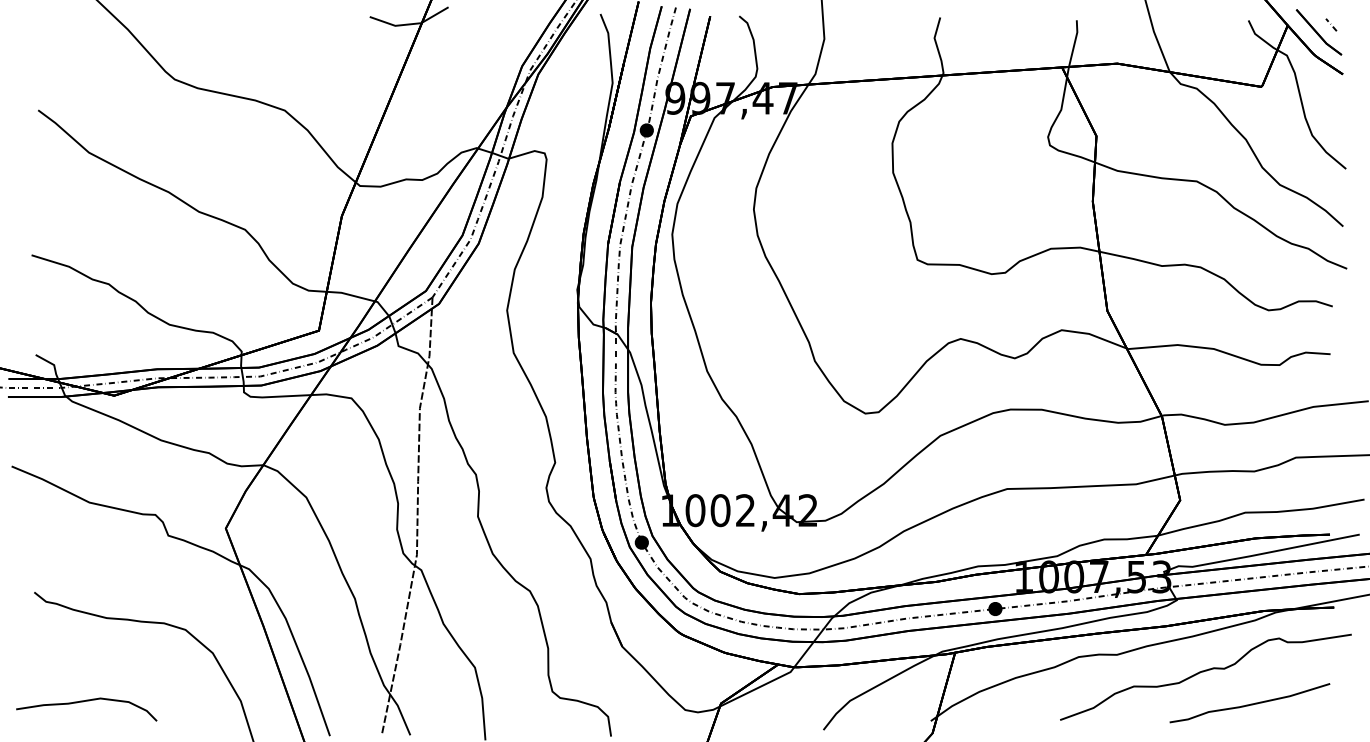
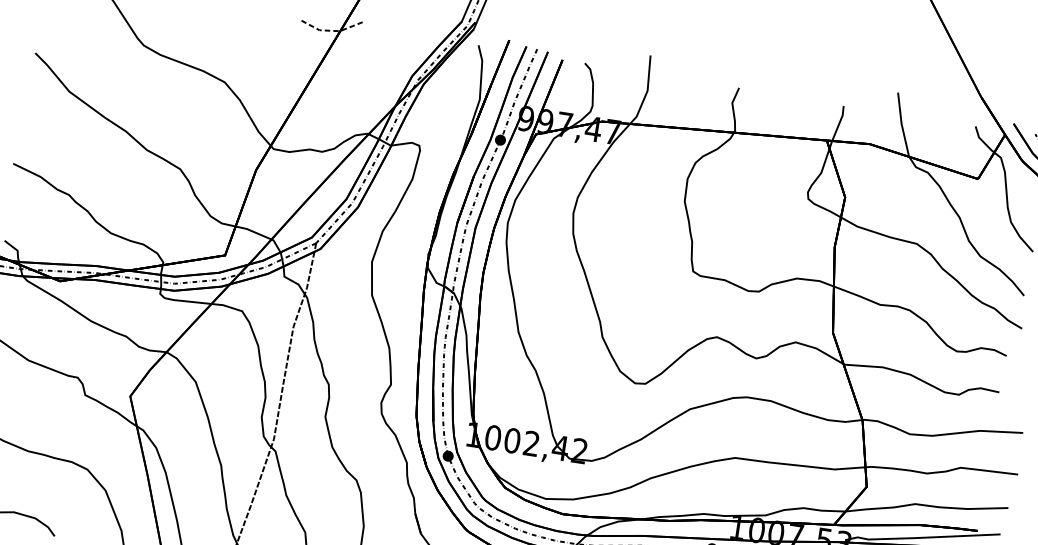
line: (409, 24) -> (330, 30), solid -> dashed

